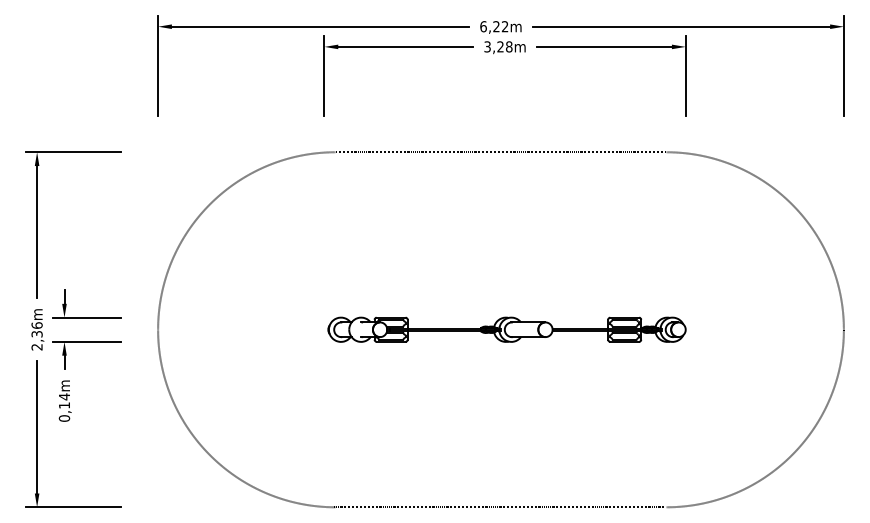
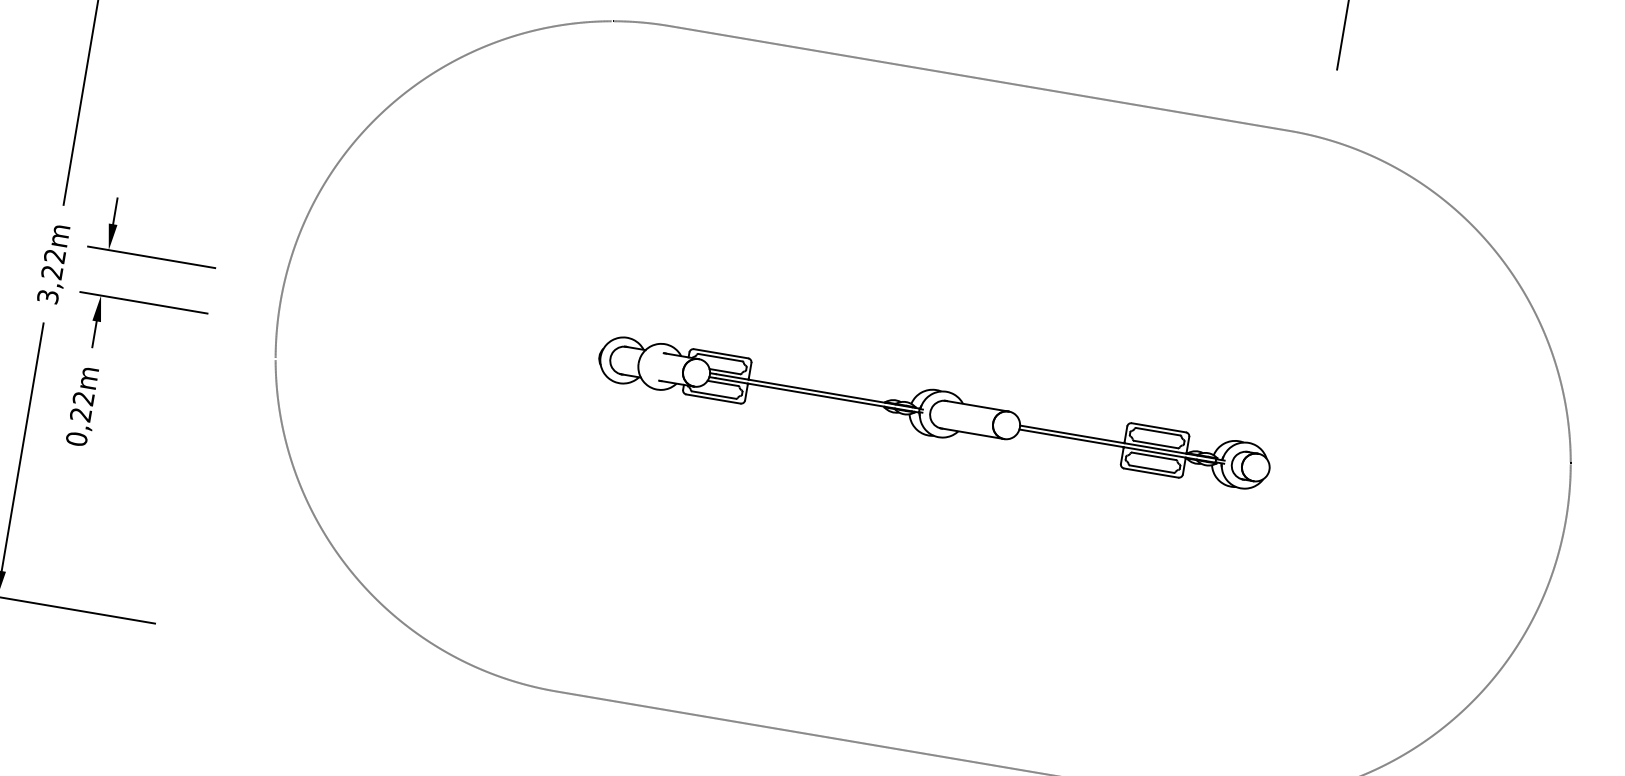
text: (36, 336) -> (50, 276), 2,36m -> 3,22m
text: (63, 400) -> (80, 405), 0,14m -> 0,22m

